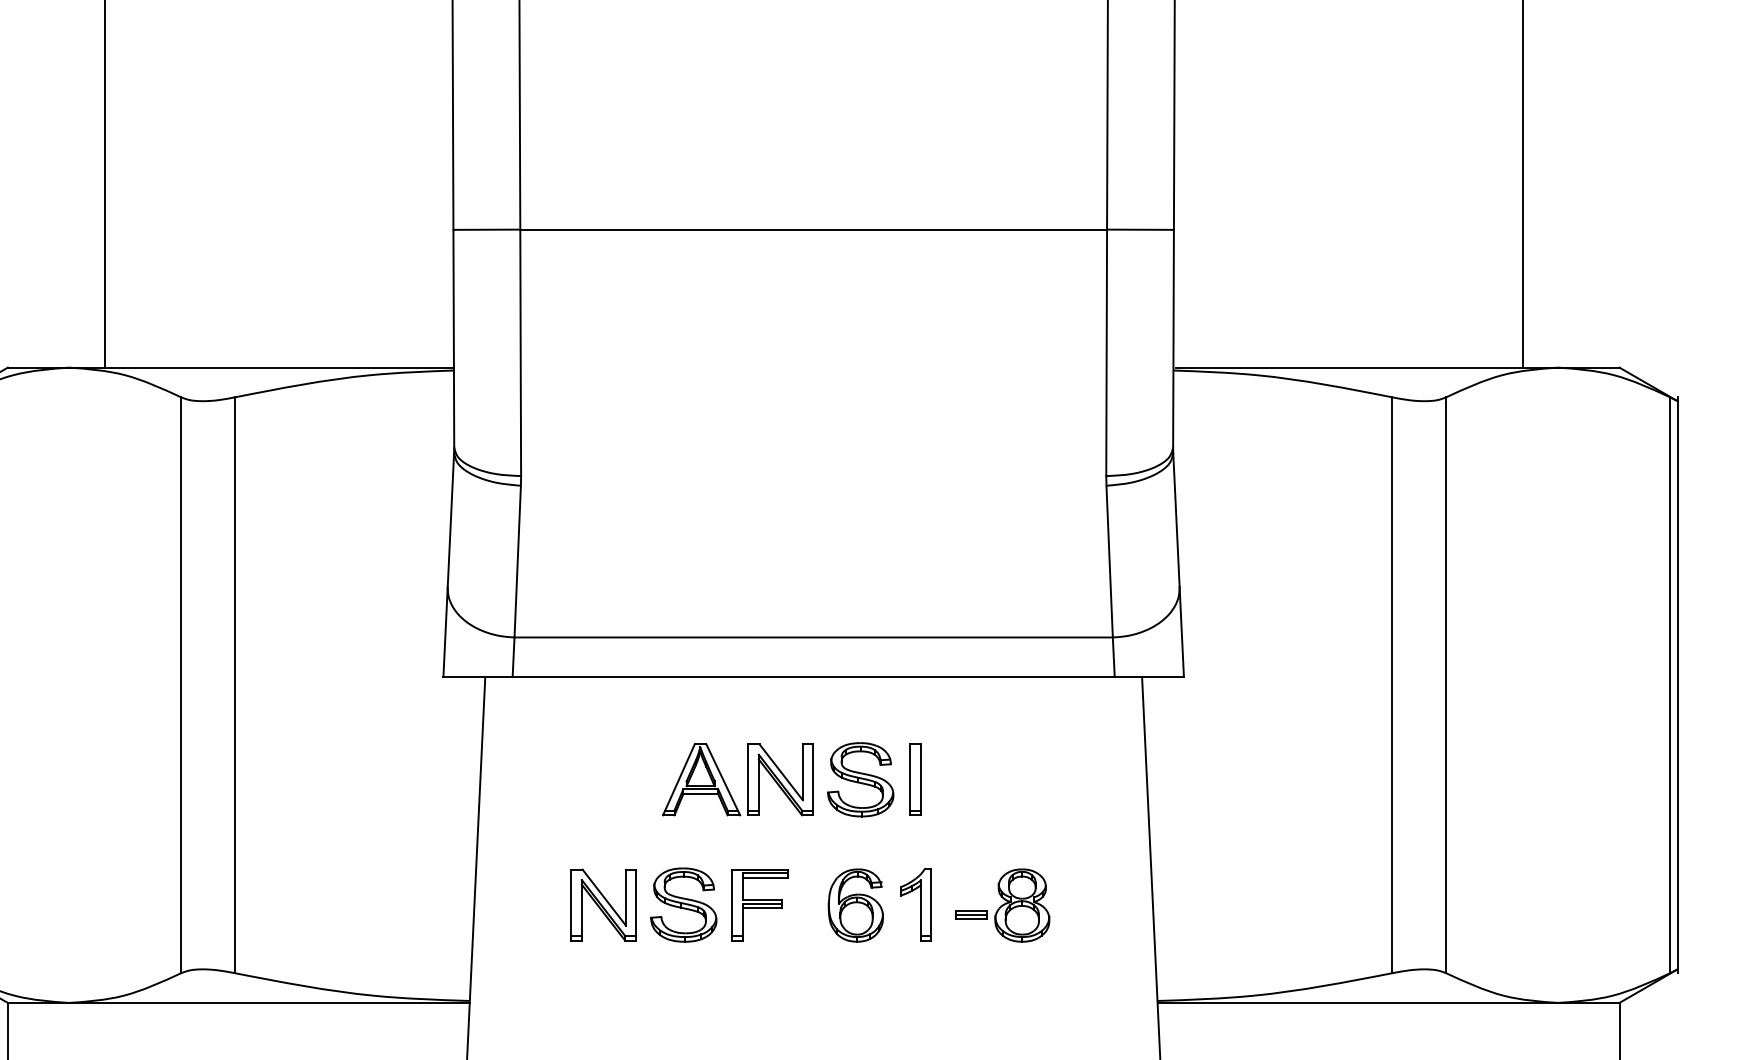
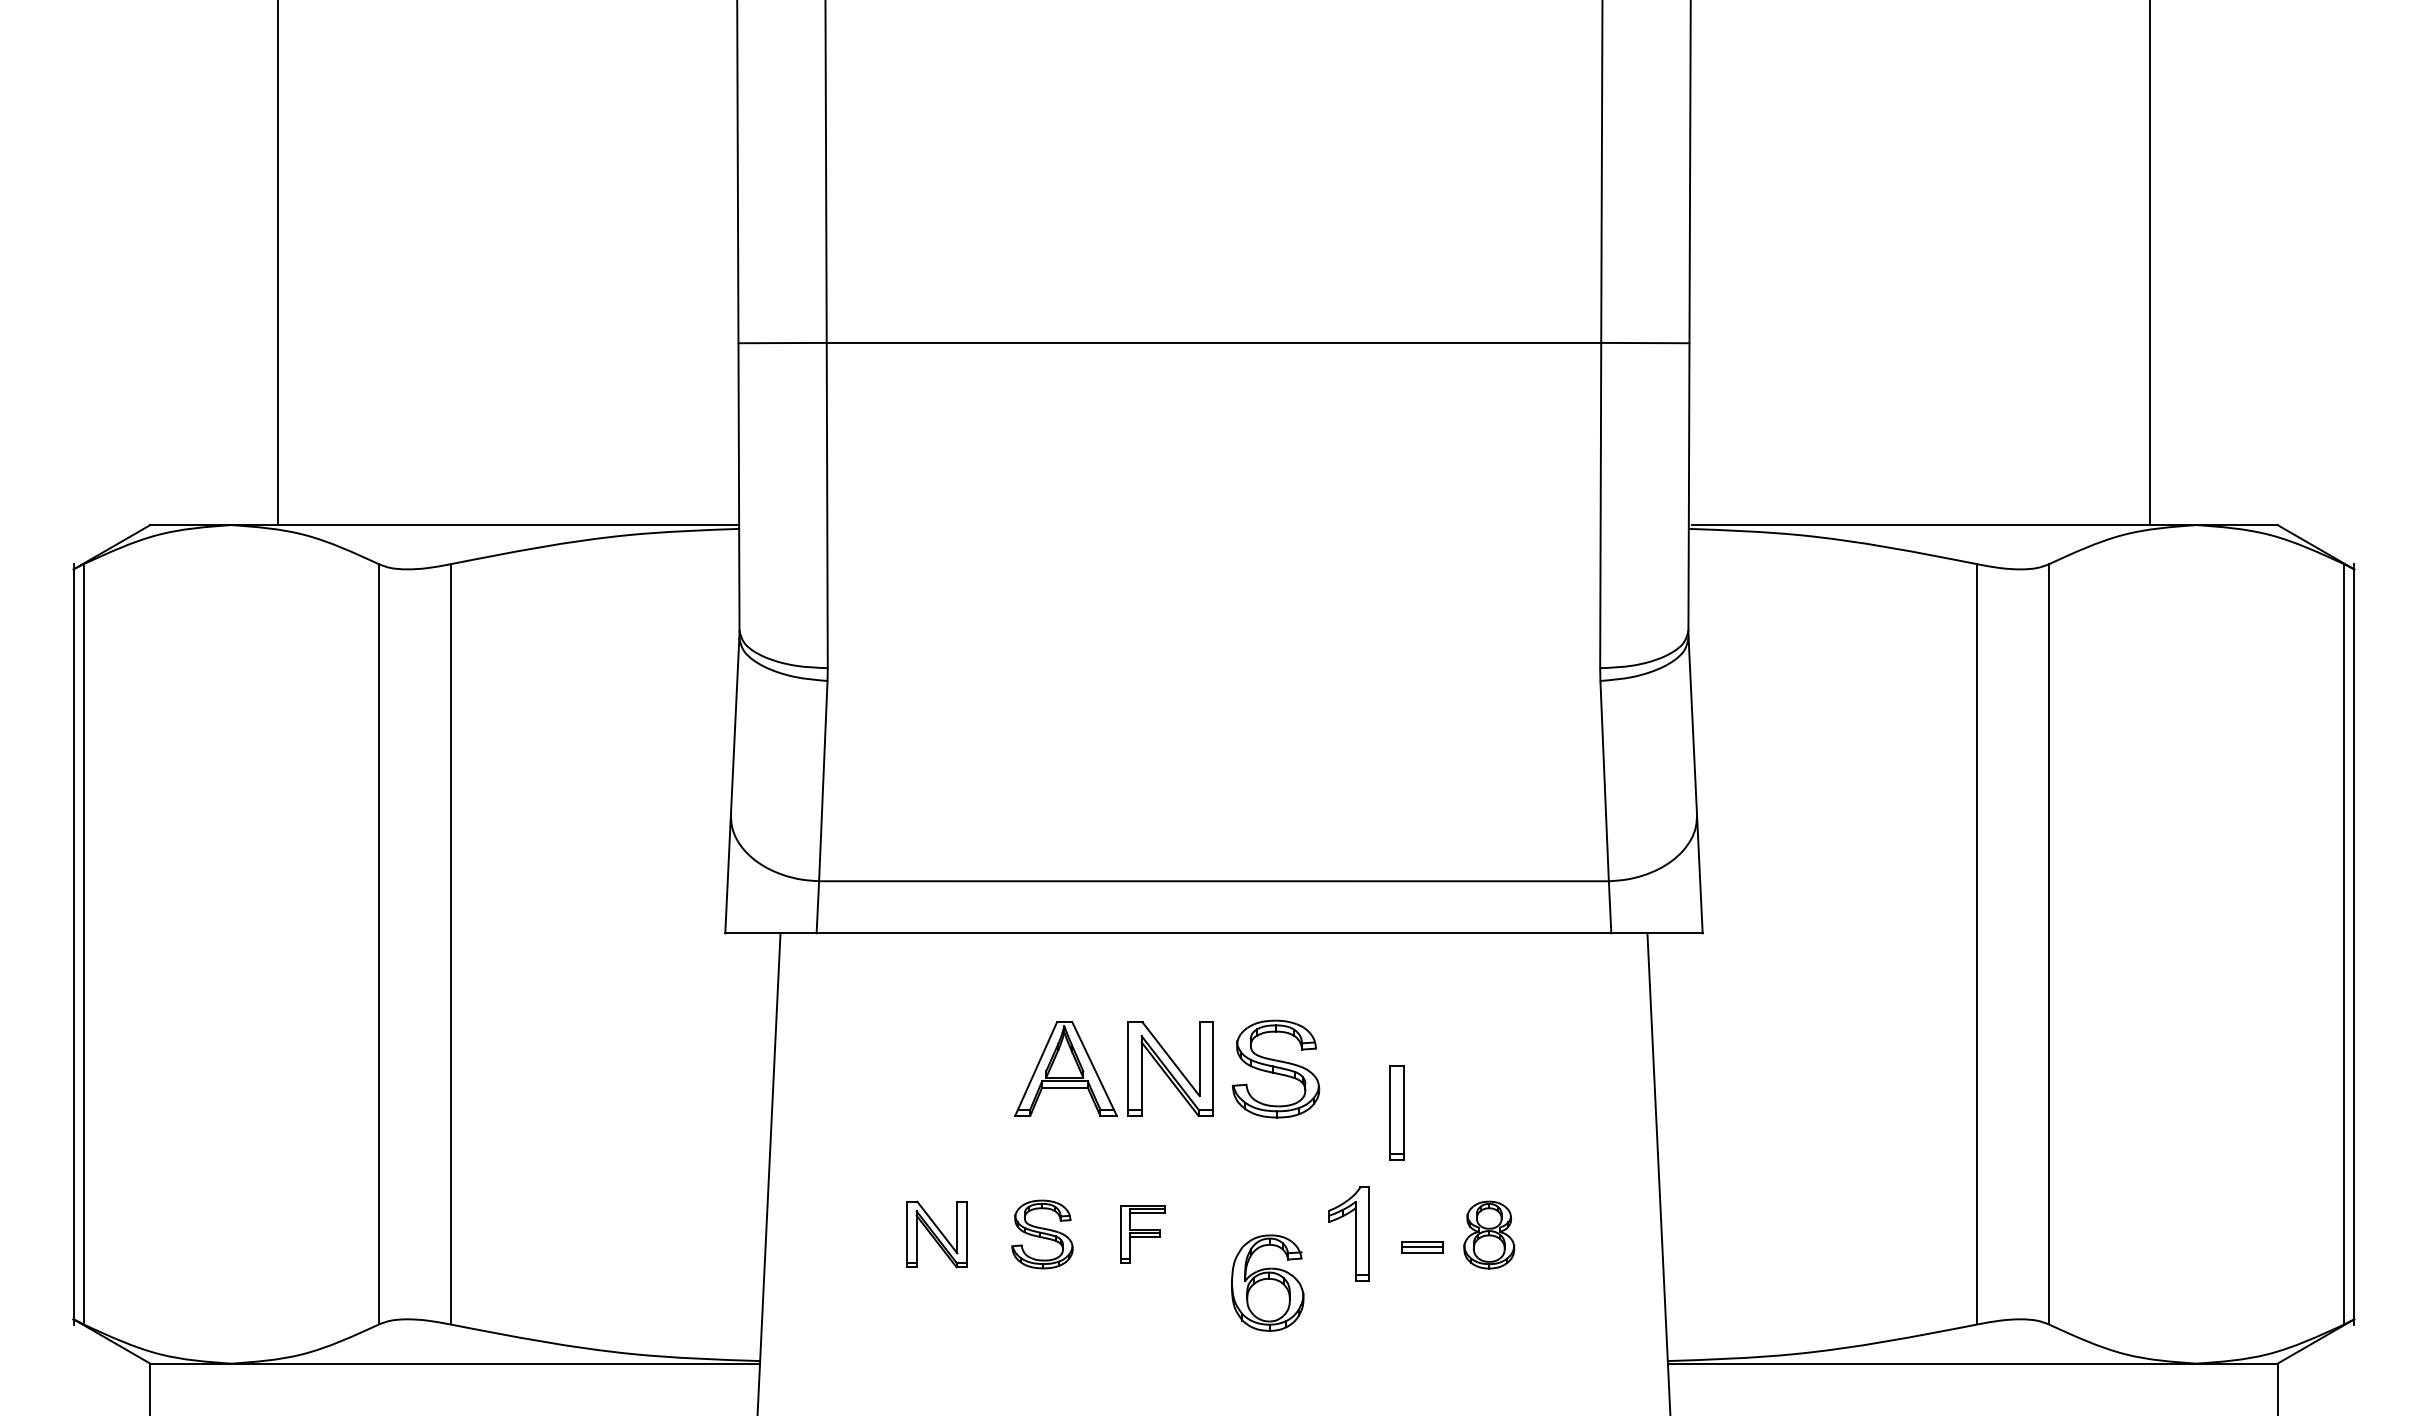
part: (915, 779) -> (1396, 1112), moved
part: (603, 905) -> (936, 1234), size x0.7
part: (683, 905) -> (1042, 1234), size x0.7
part: (759, 905) -> (1142, 1234), size x0.6
part: (855, 905) -> (1267, 1282), moved
part: (1021, 905) -> (1488, 1234), size x0.7

